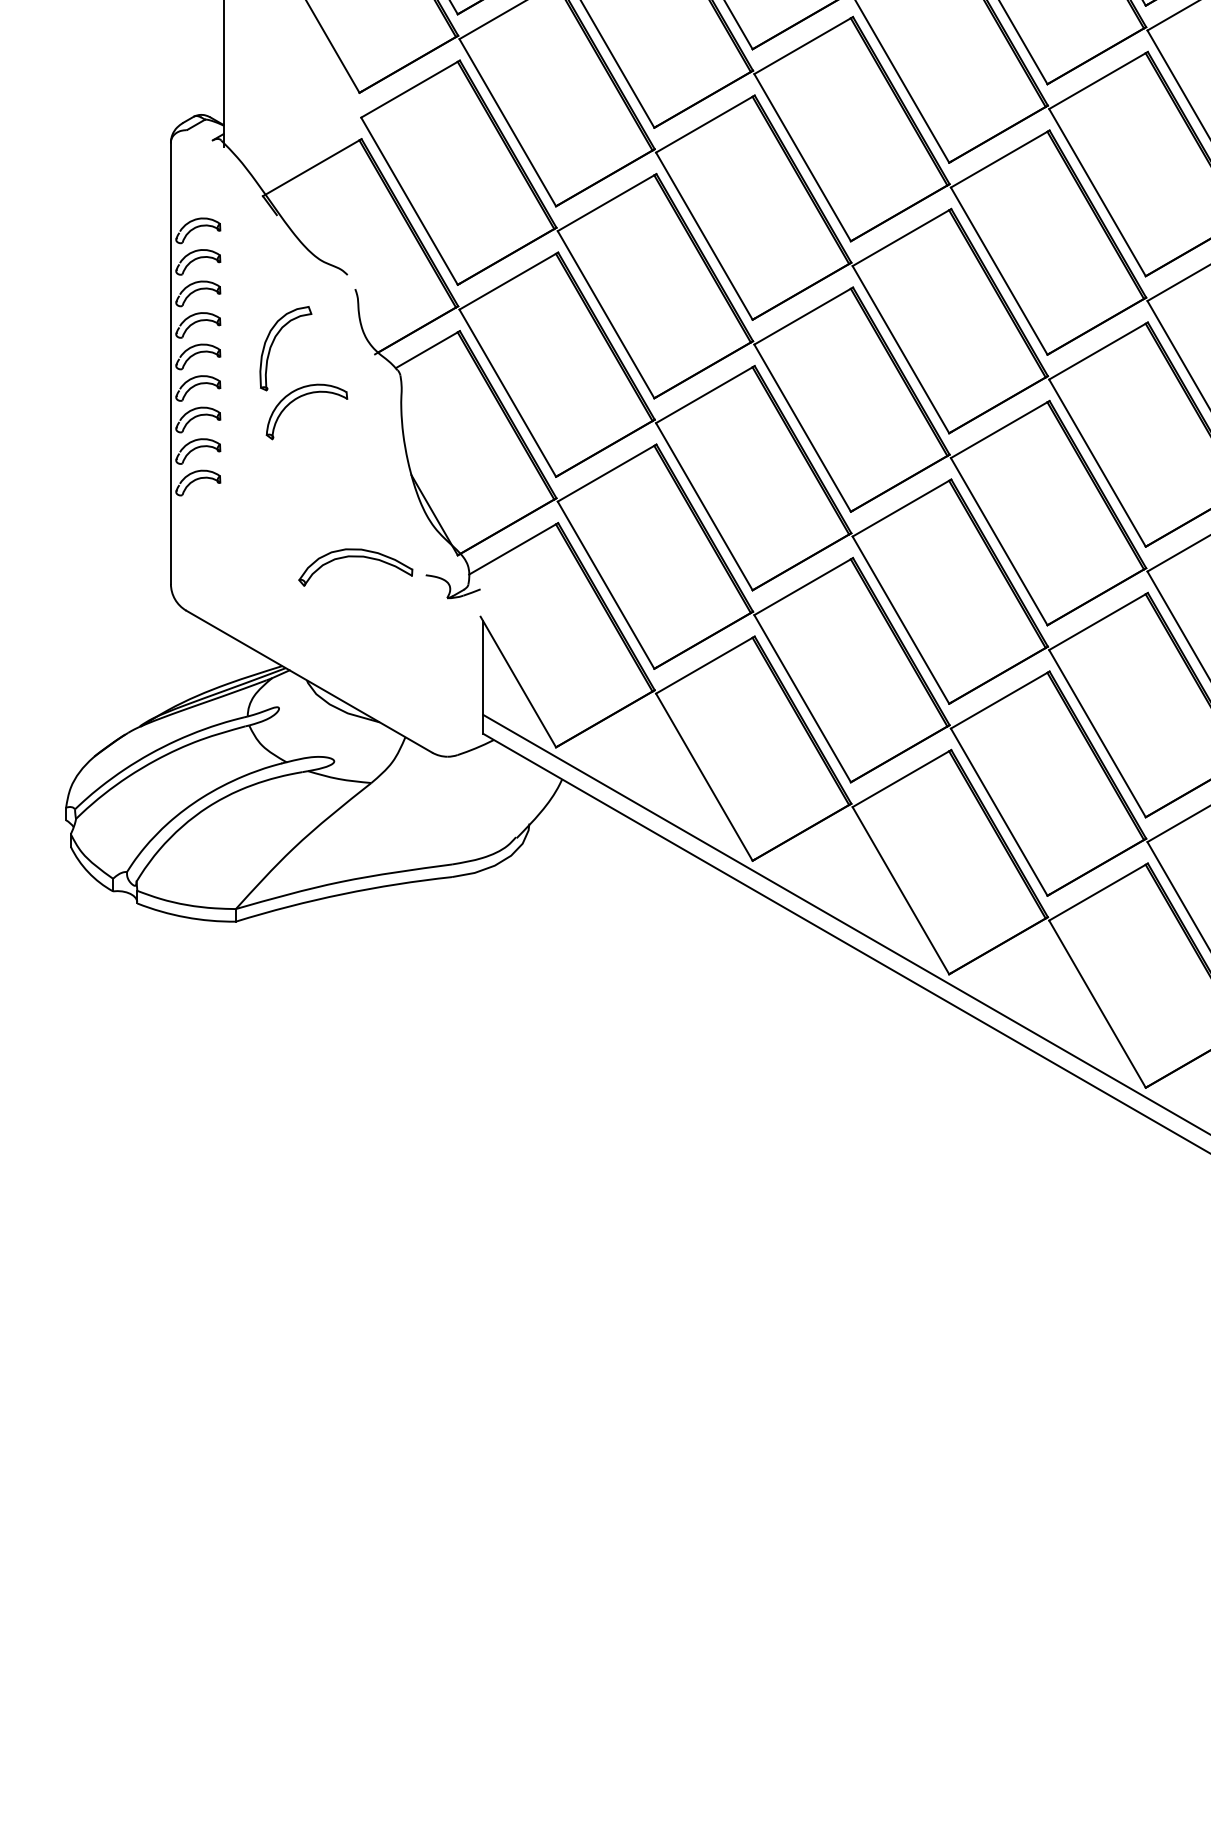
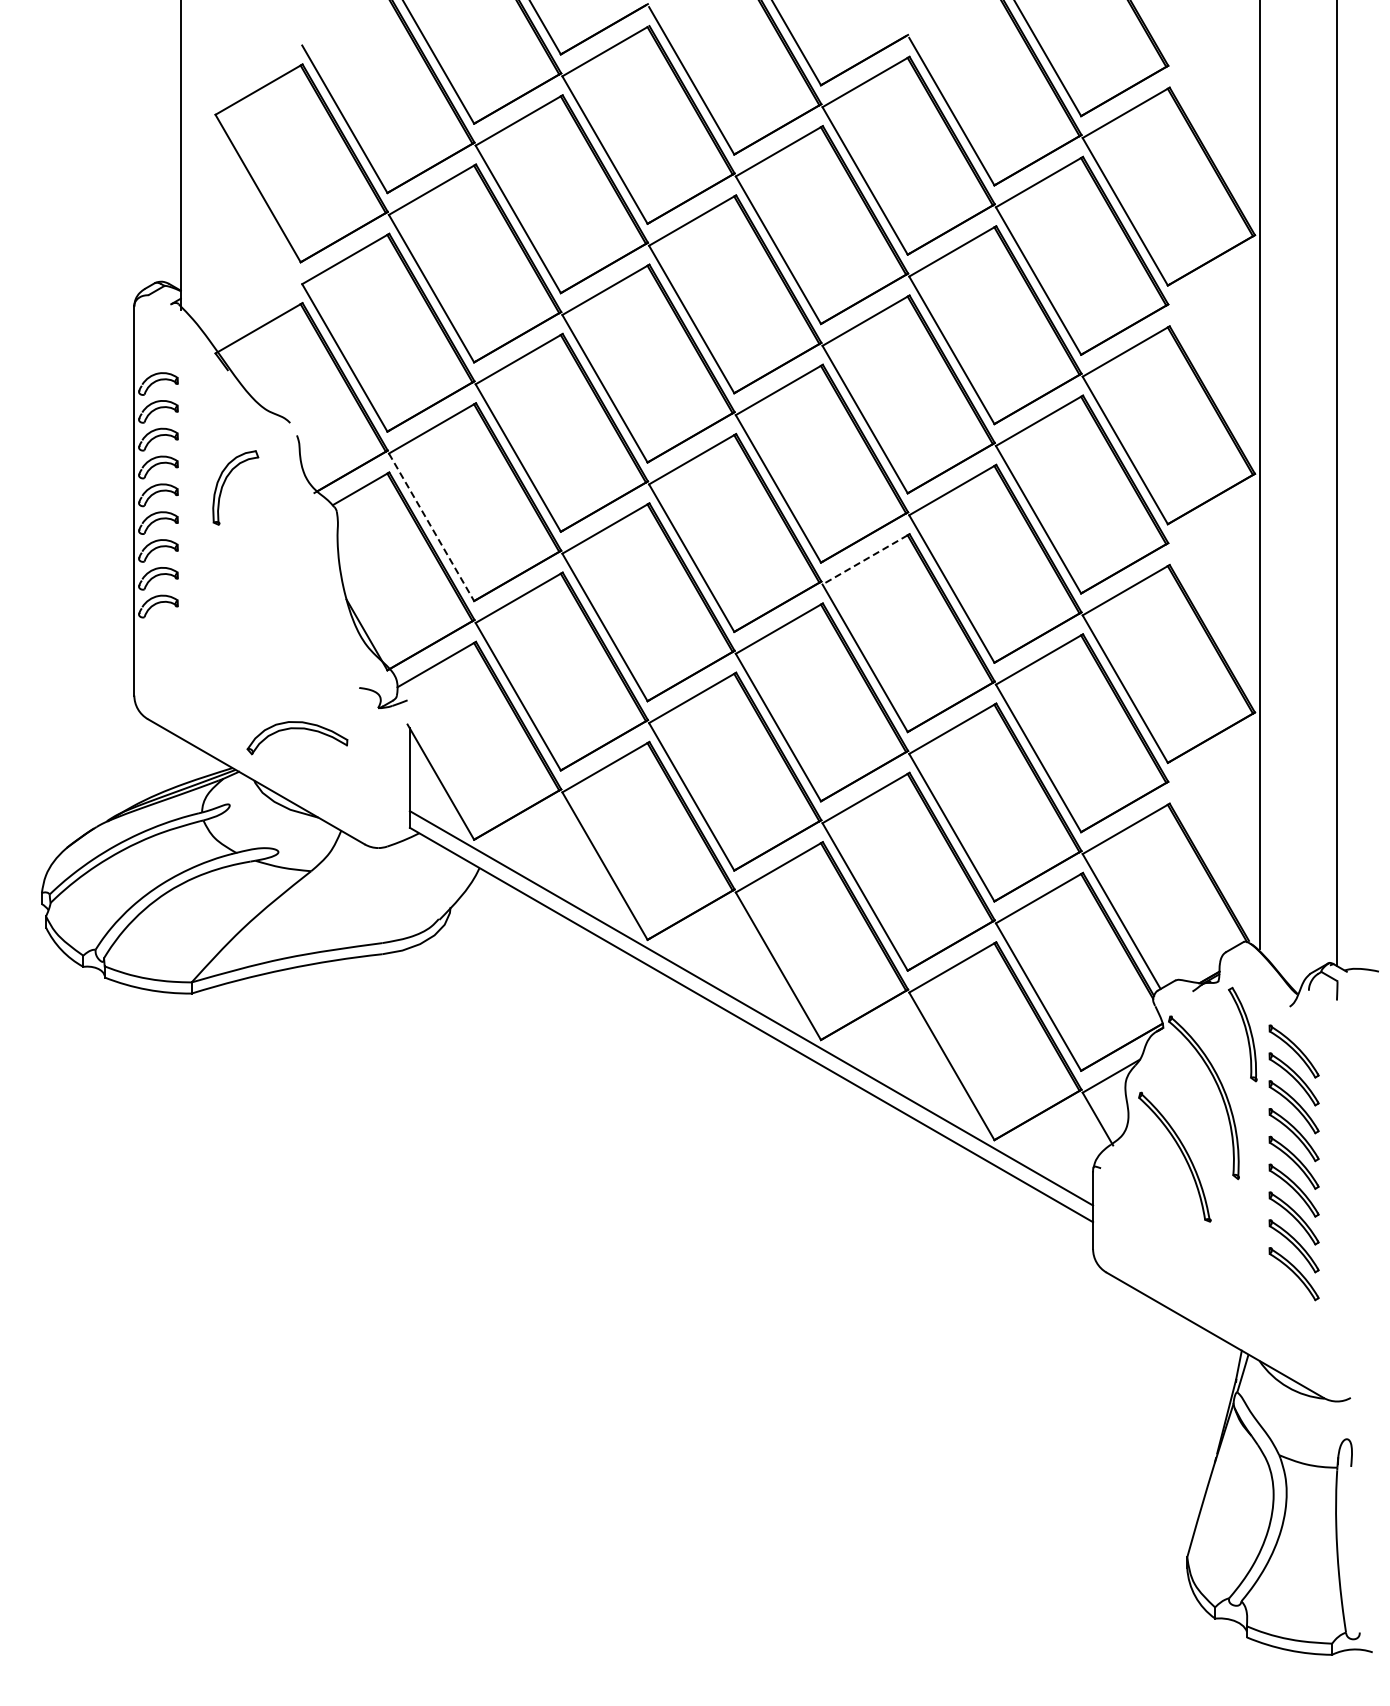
line: (507, 393) -> (431, 527), solid -> dashed
part: (300, 397) -> (248, 531), removed
line: (998, 430) -> (864, 560), solid -> dashed
part: (355, 557) -> (297, 729), moved

